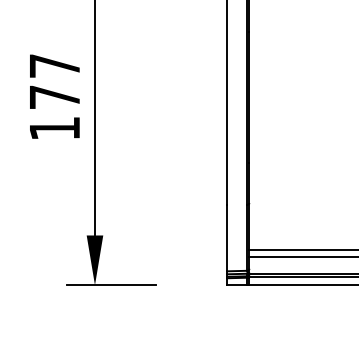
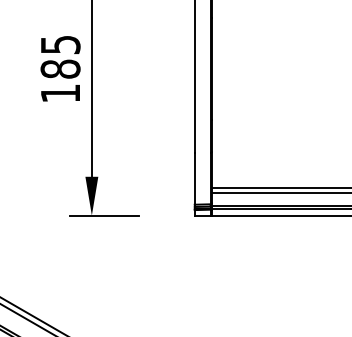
text: (54, 82) -> (60, 57), 177 -> 185

